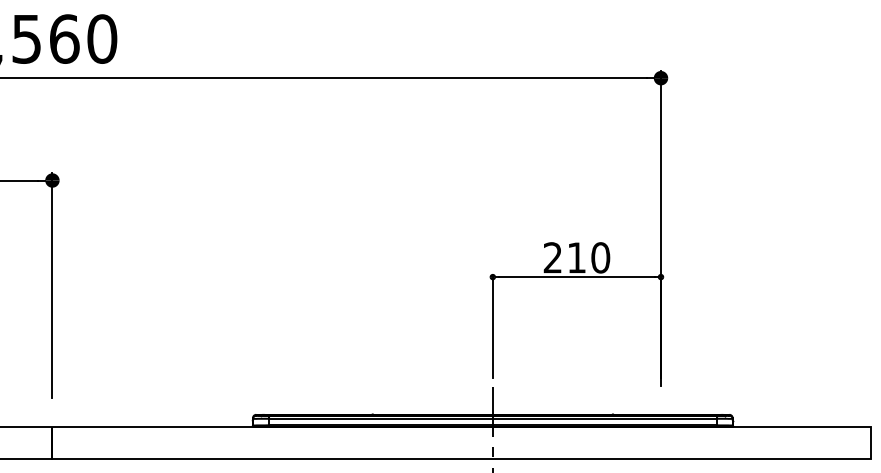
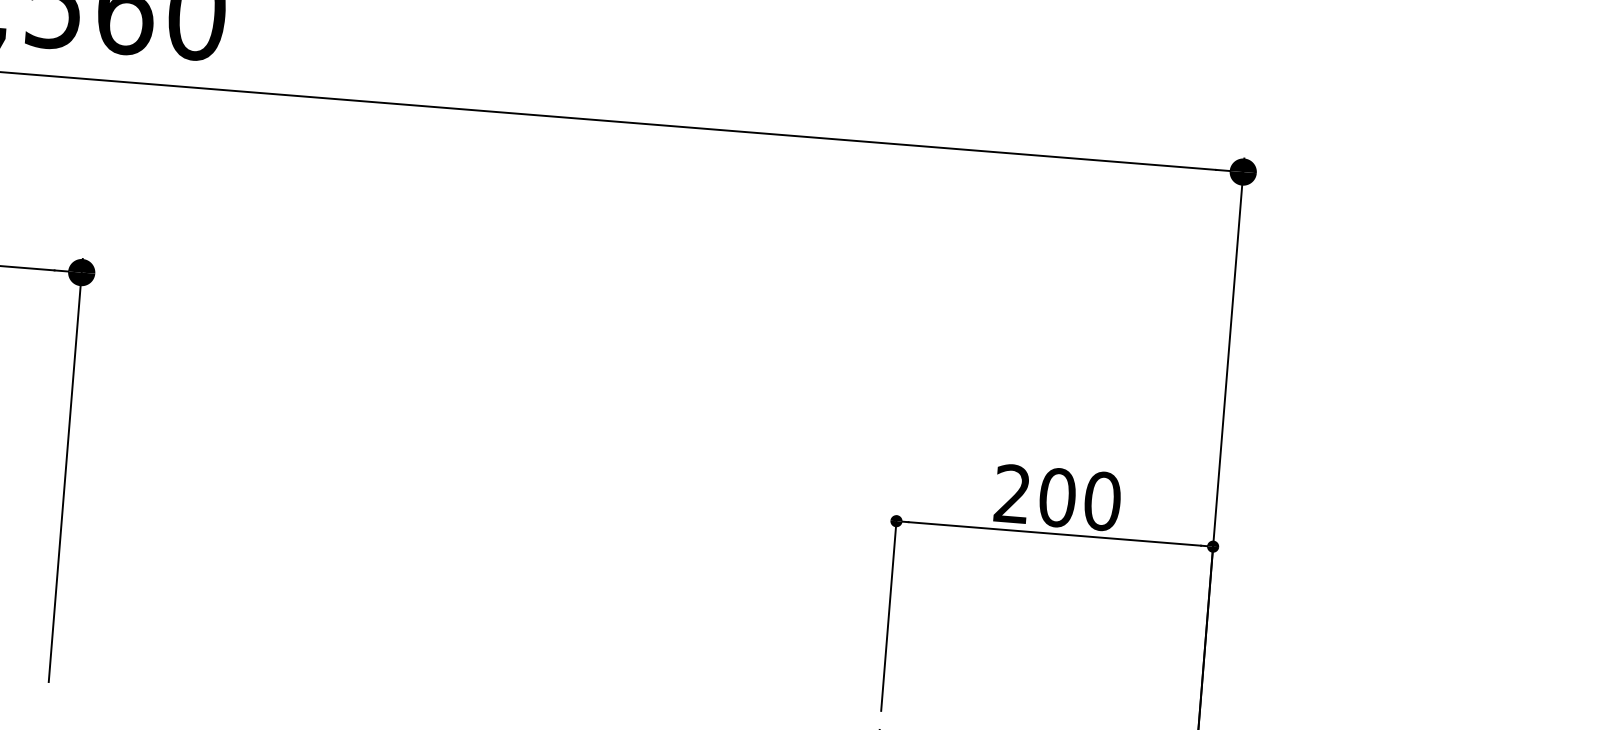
text: (576, 257) -> (1056, 496), 210 -> 200

